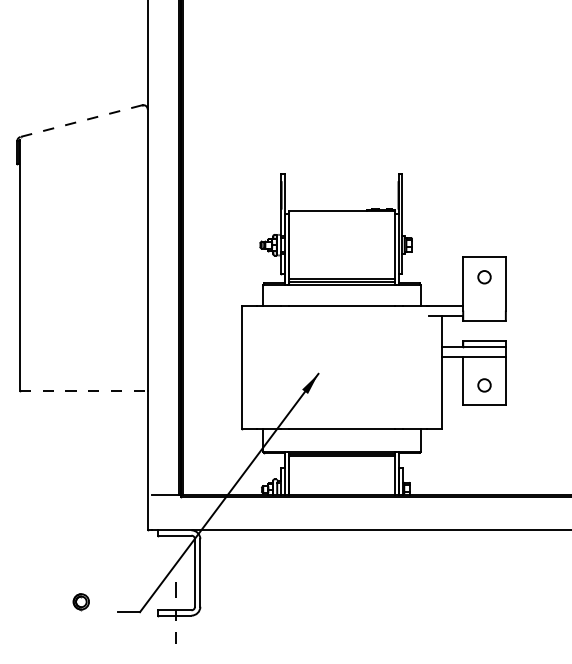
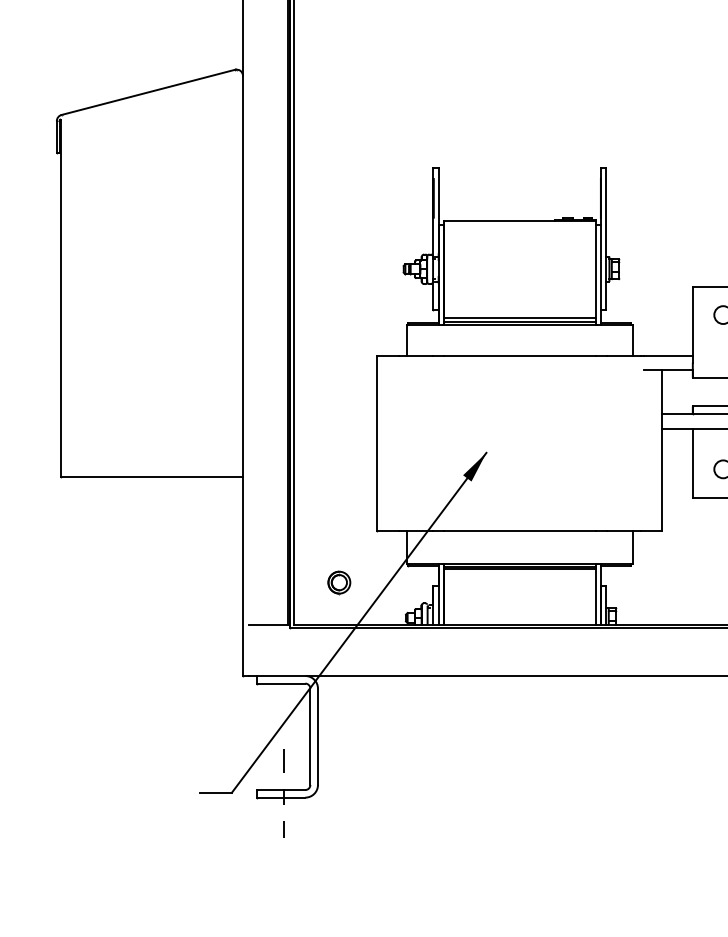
line: (81, 121) -> (148, 92), dashed -> solid
line: (83, 390) -> (151, 476), dashed -> solid
part: (80, 602) -> (338, 583), moved

